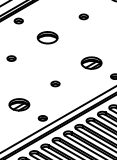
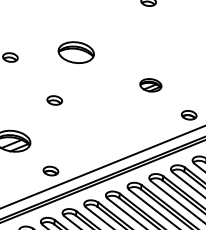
part: (47, 37) -> (76, 52), moved
part: (91, 62) -> (150, 84), size x0.6
part: (55, 83) -> (54, 99), moved

